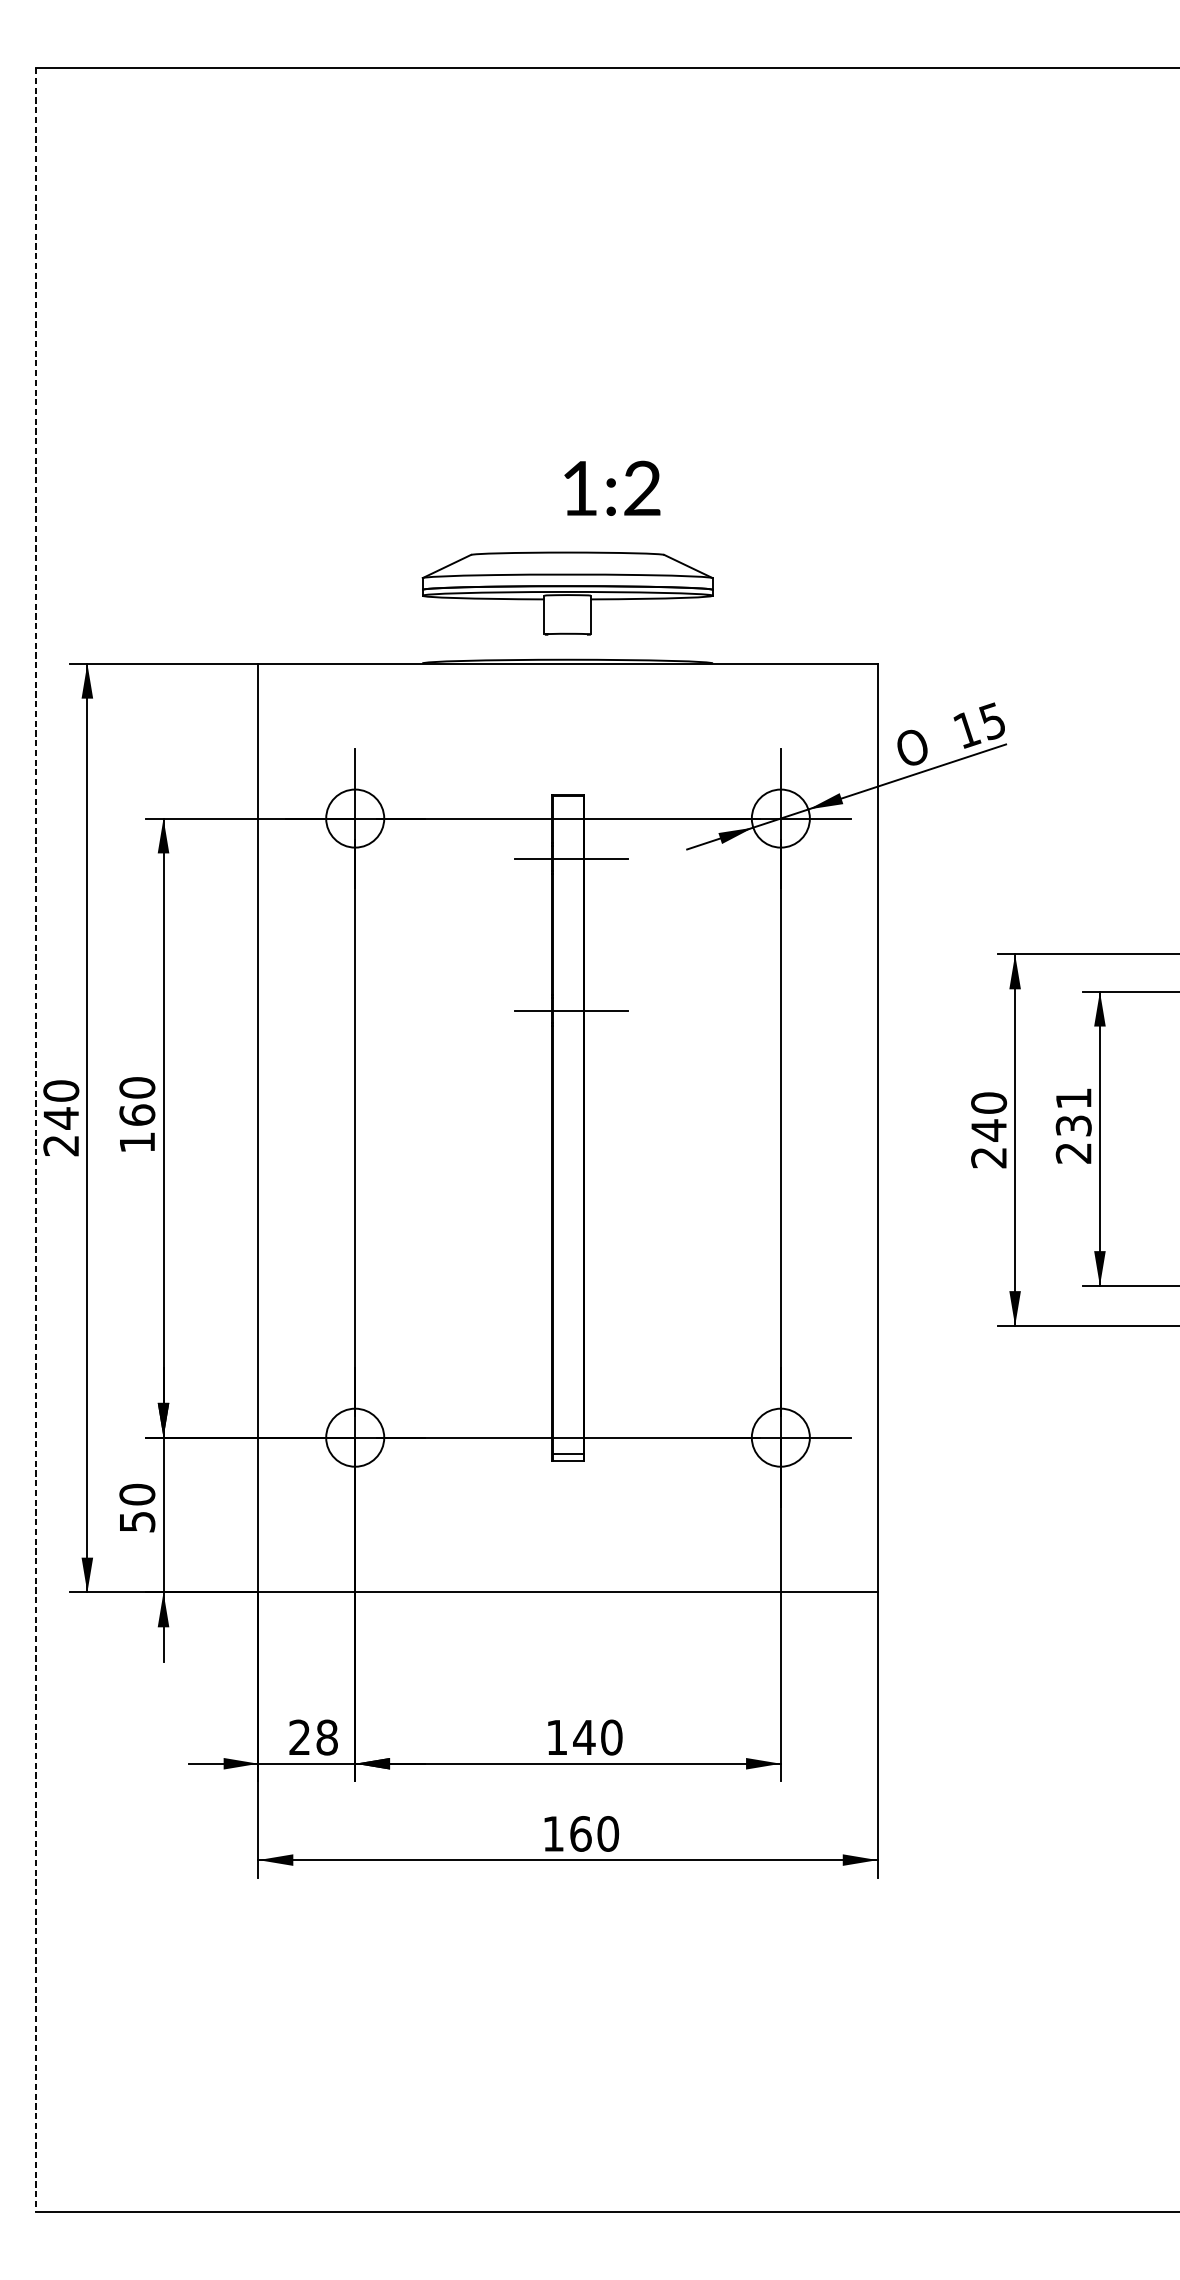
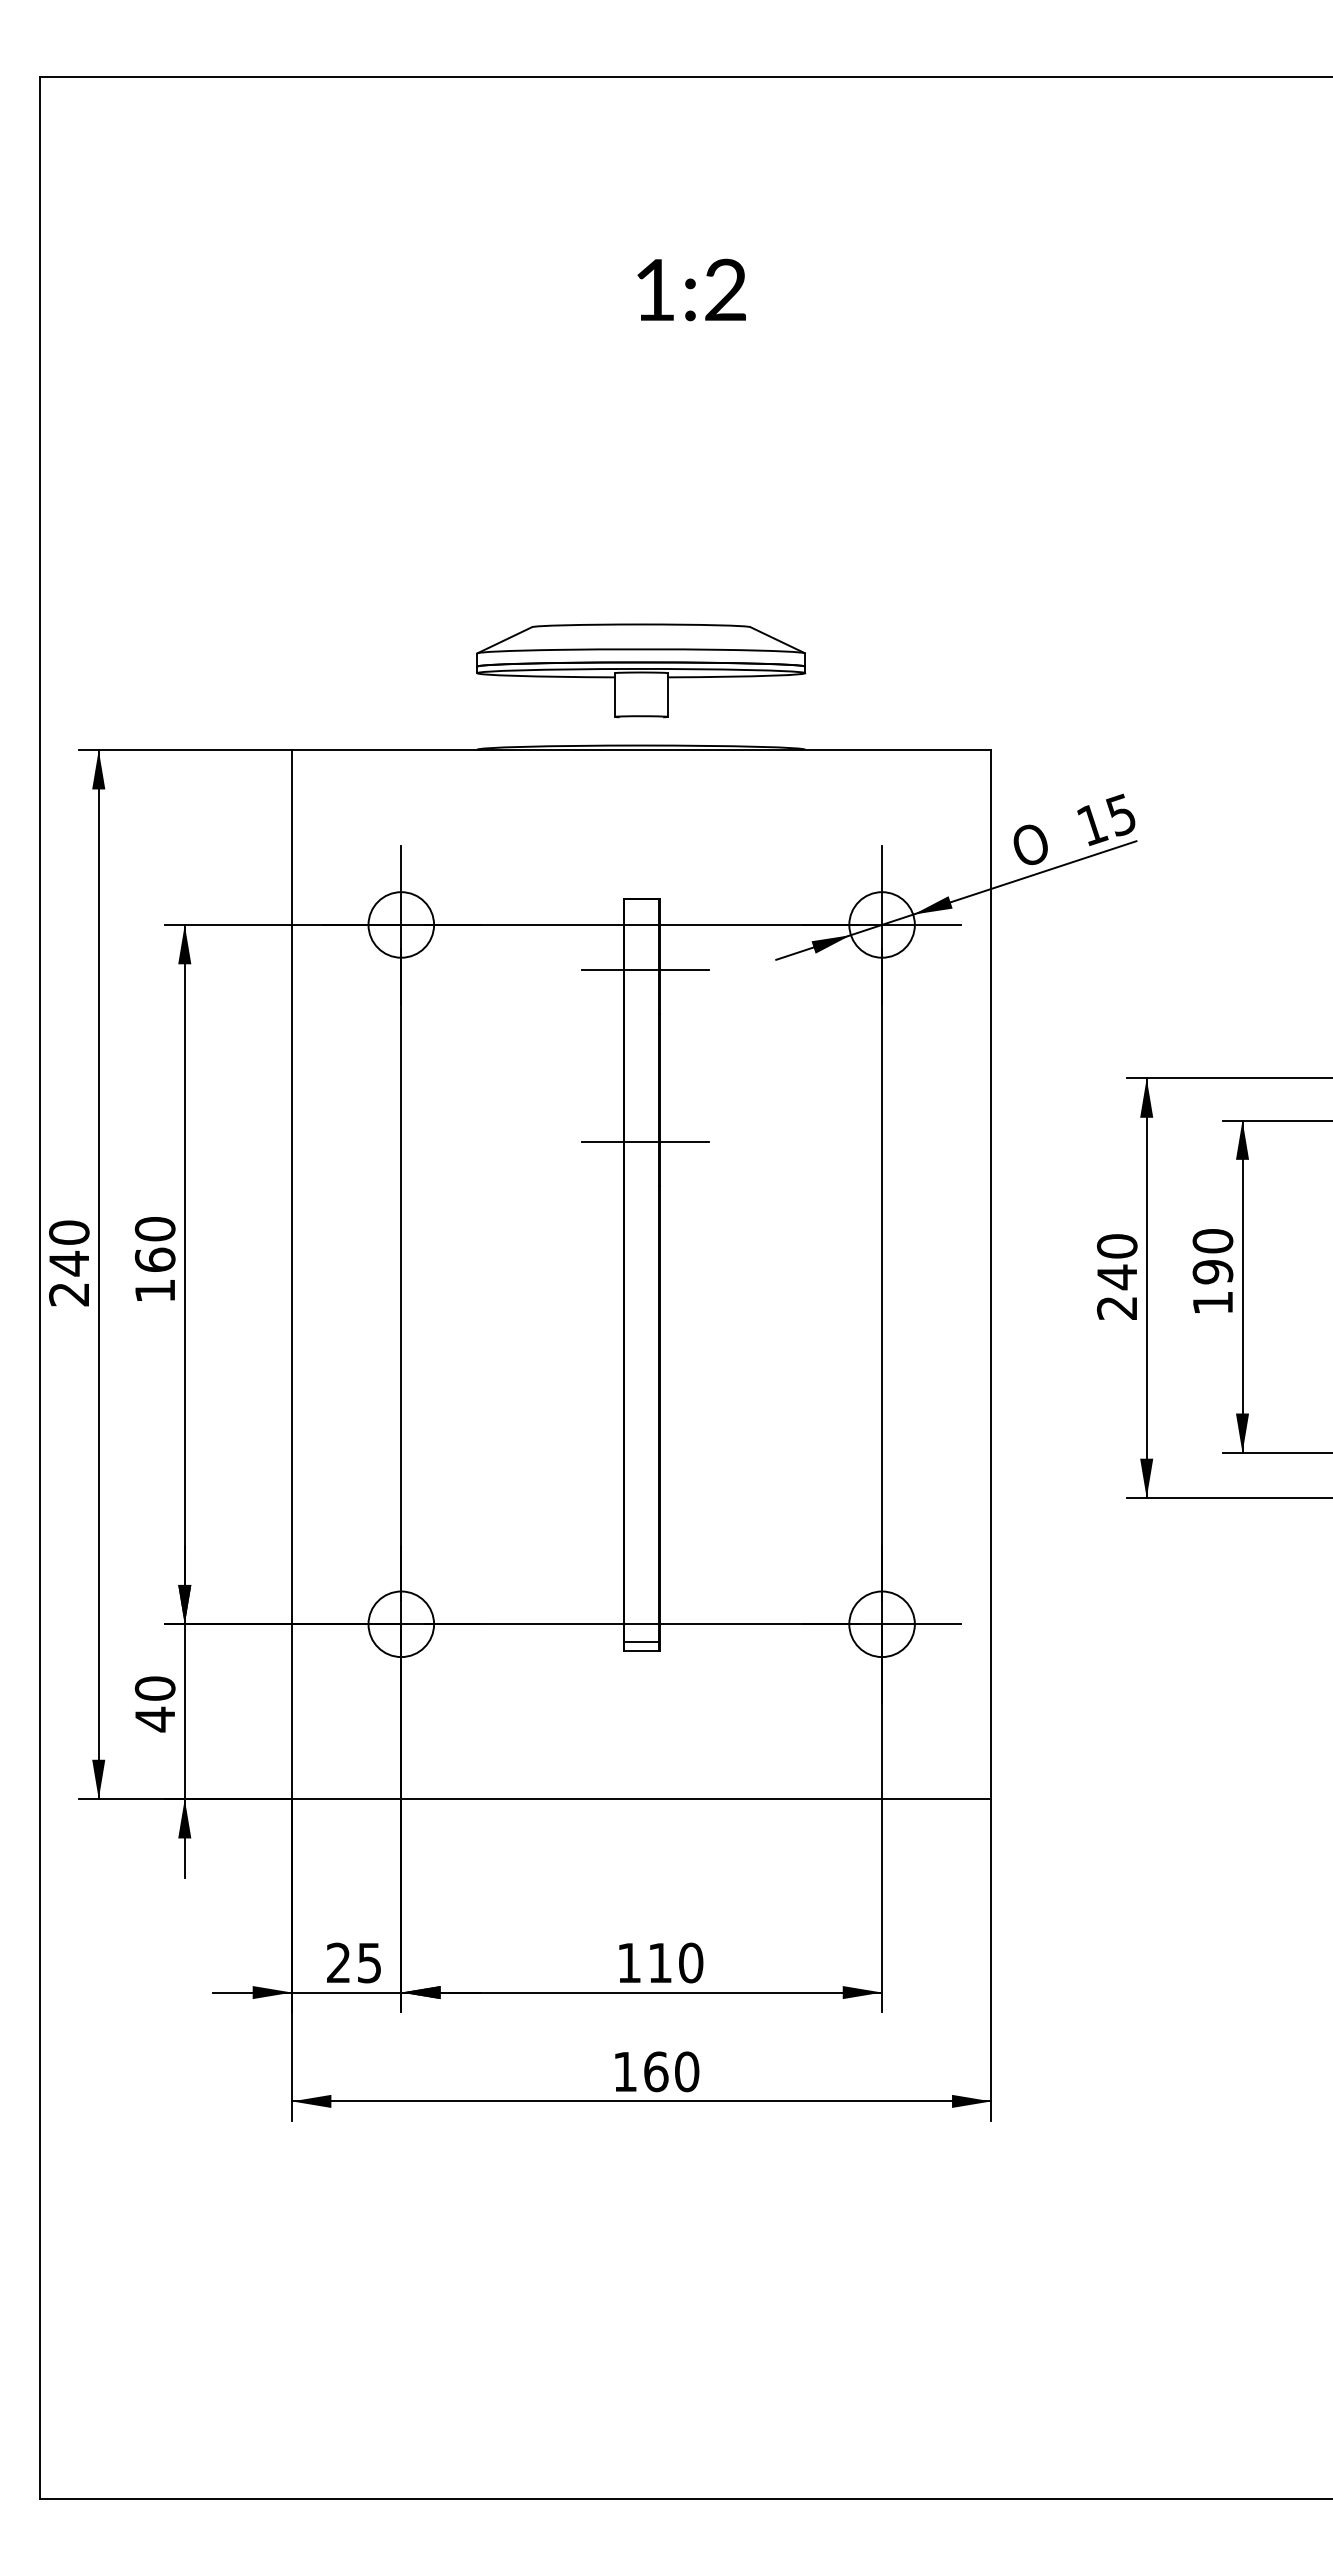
text: (612, 487) -> (691, 289), moved
text: (1073, 1125) -> (1212, 1271), 231 -> 190
line: (35, 1140) -> (40, 1288), dashed -> solid
text: (137, 1522) -> (155, 1719), 50 -> 40
text: (327, 1737) -> (369, 1962), 28 -> 25
text: (583, 1737) -> (659, 1962), 140 -> 110

